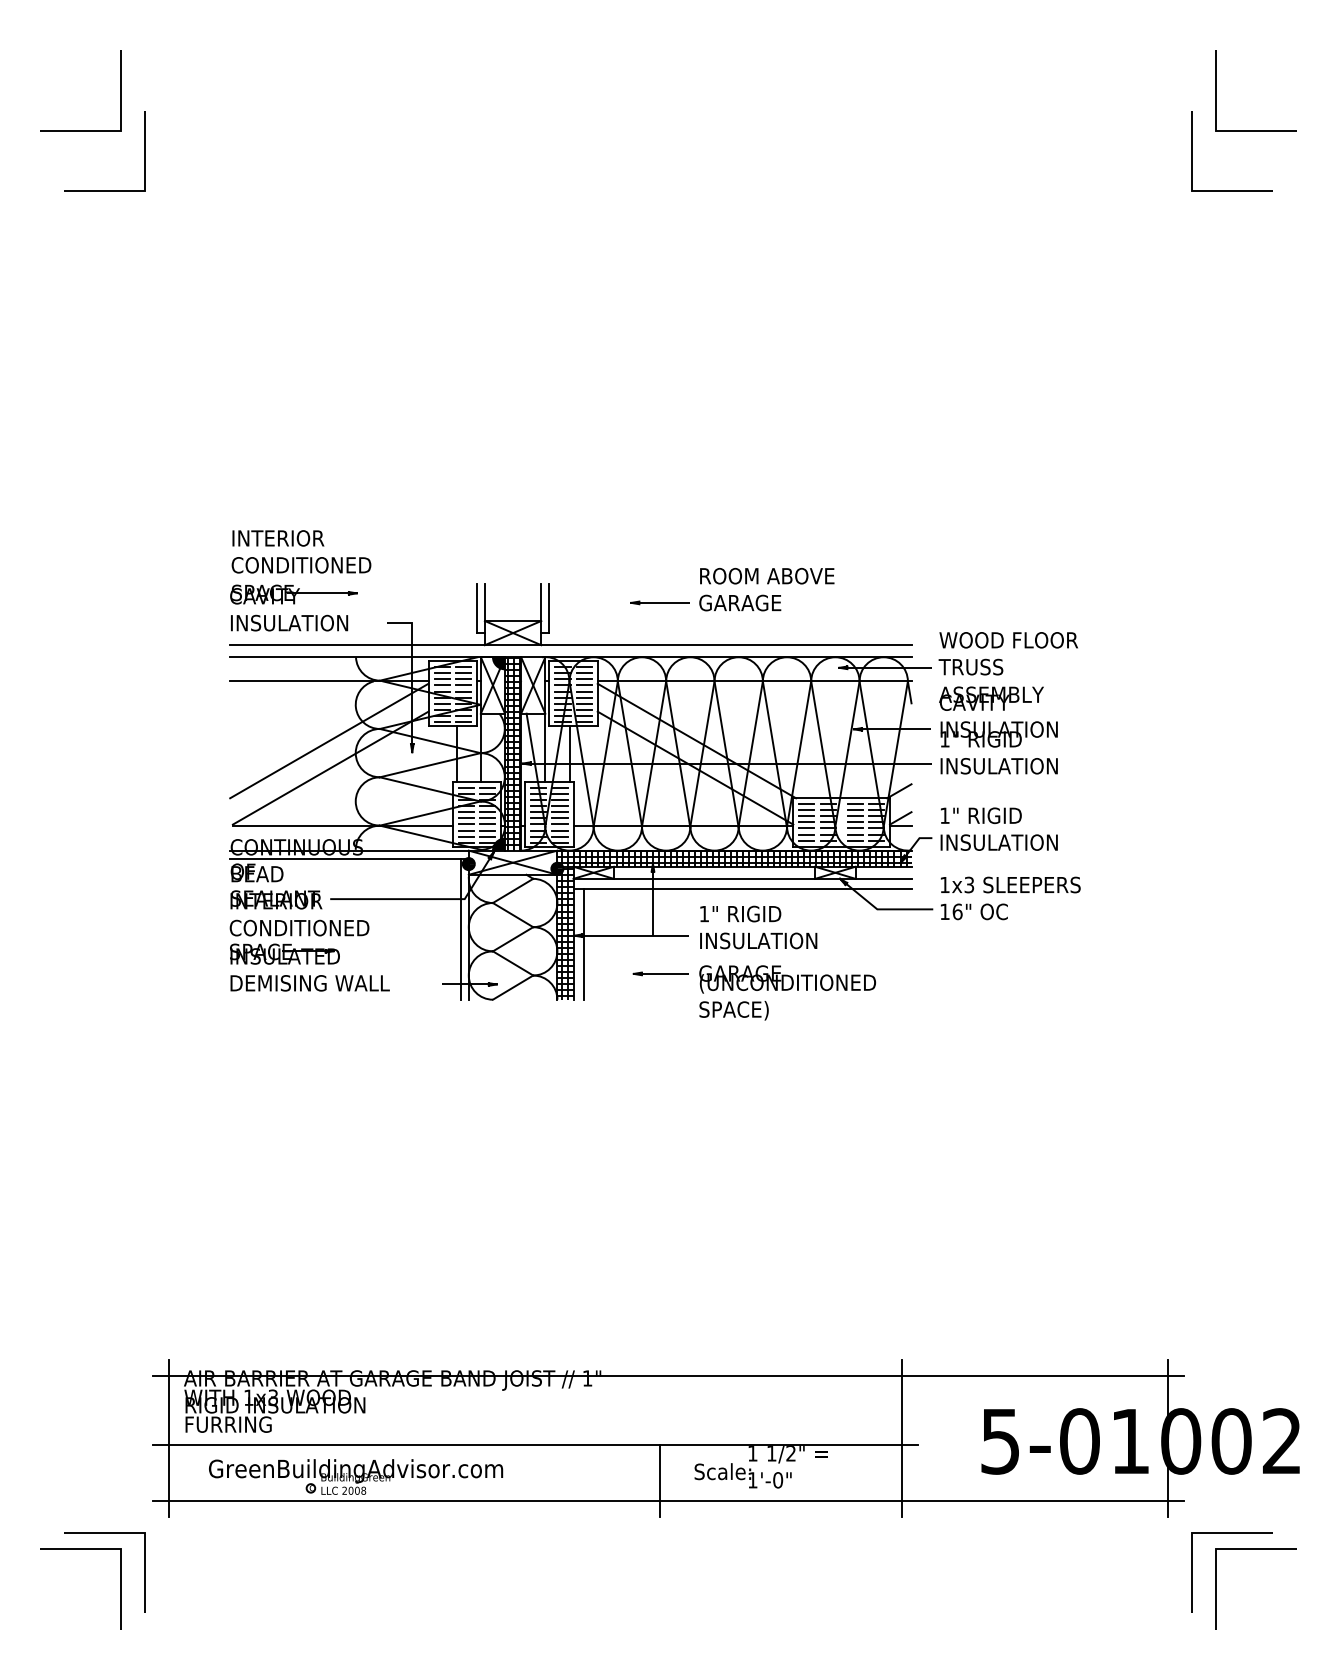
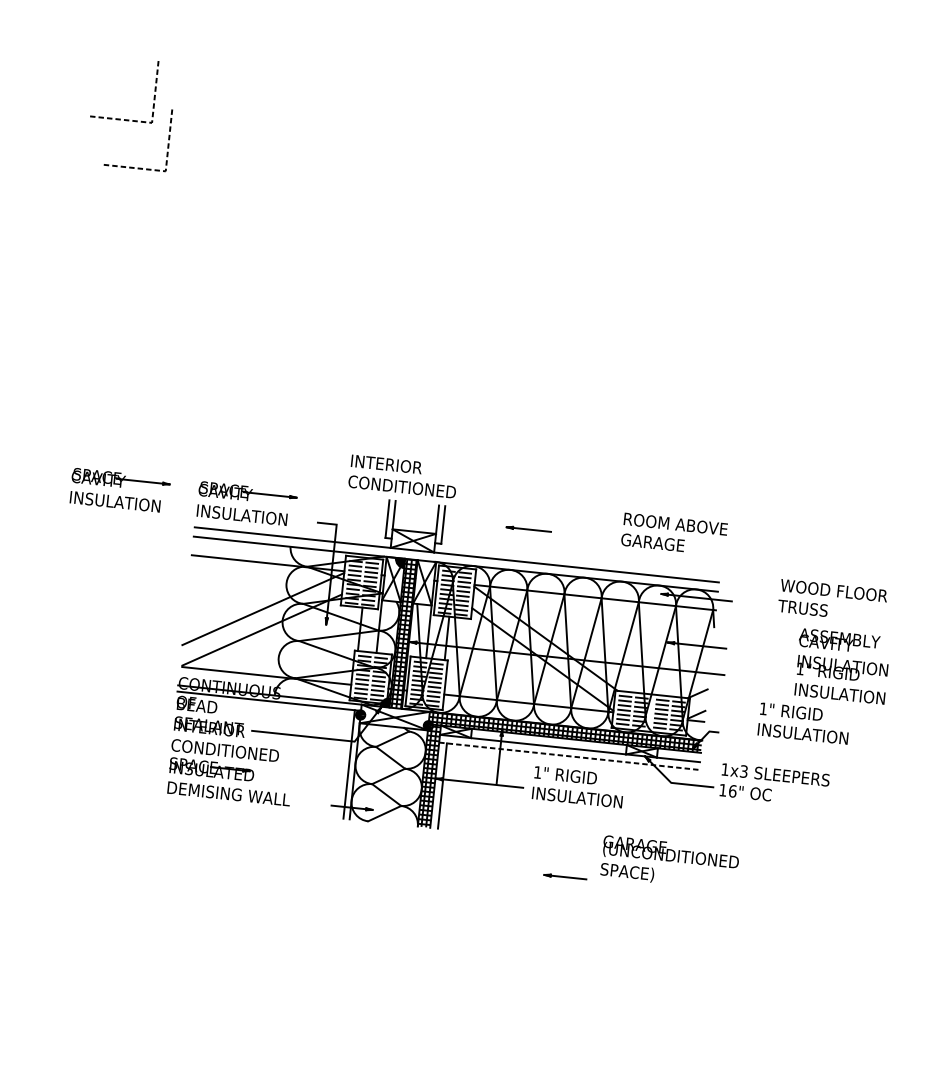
line: (120, 130) -> (152, 122), solid -> dashed
line: (144, 191) -> (165, 171), solid -> dashed
text: (301, 551) -> (403, 476), moved
text: (766, 589) -> (674, 534), moved
part: (128, 607) -> (119, 490), added
text: (1007, 653) -> (832, 600), moved
text: (998, 730) -> (842, 666), moved
text: (998, 828) -> (803, 723), moved
line: (742, 888) -> (569, 755), solid -> dashed
part: (660, 973) -> (565, 876), moved
text: (787, 992) -> (669, 862), moved

